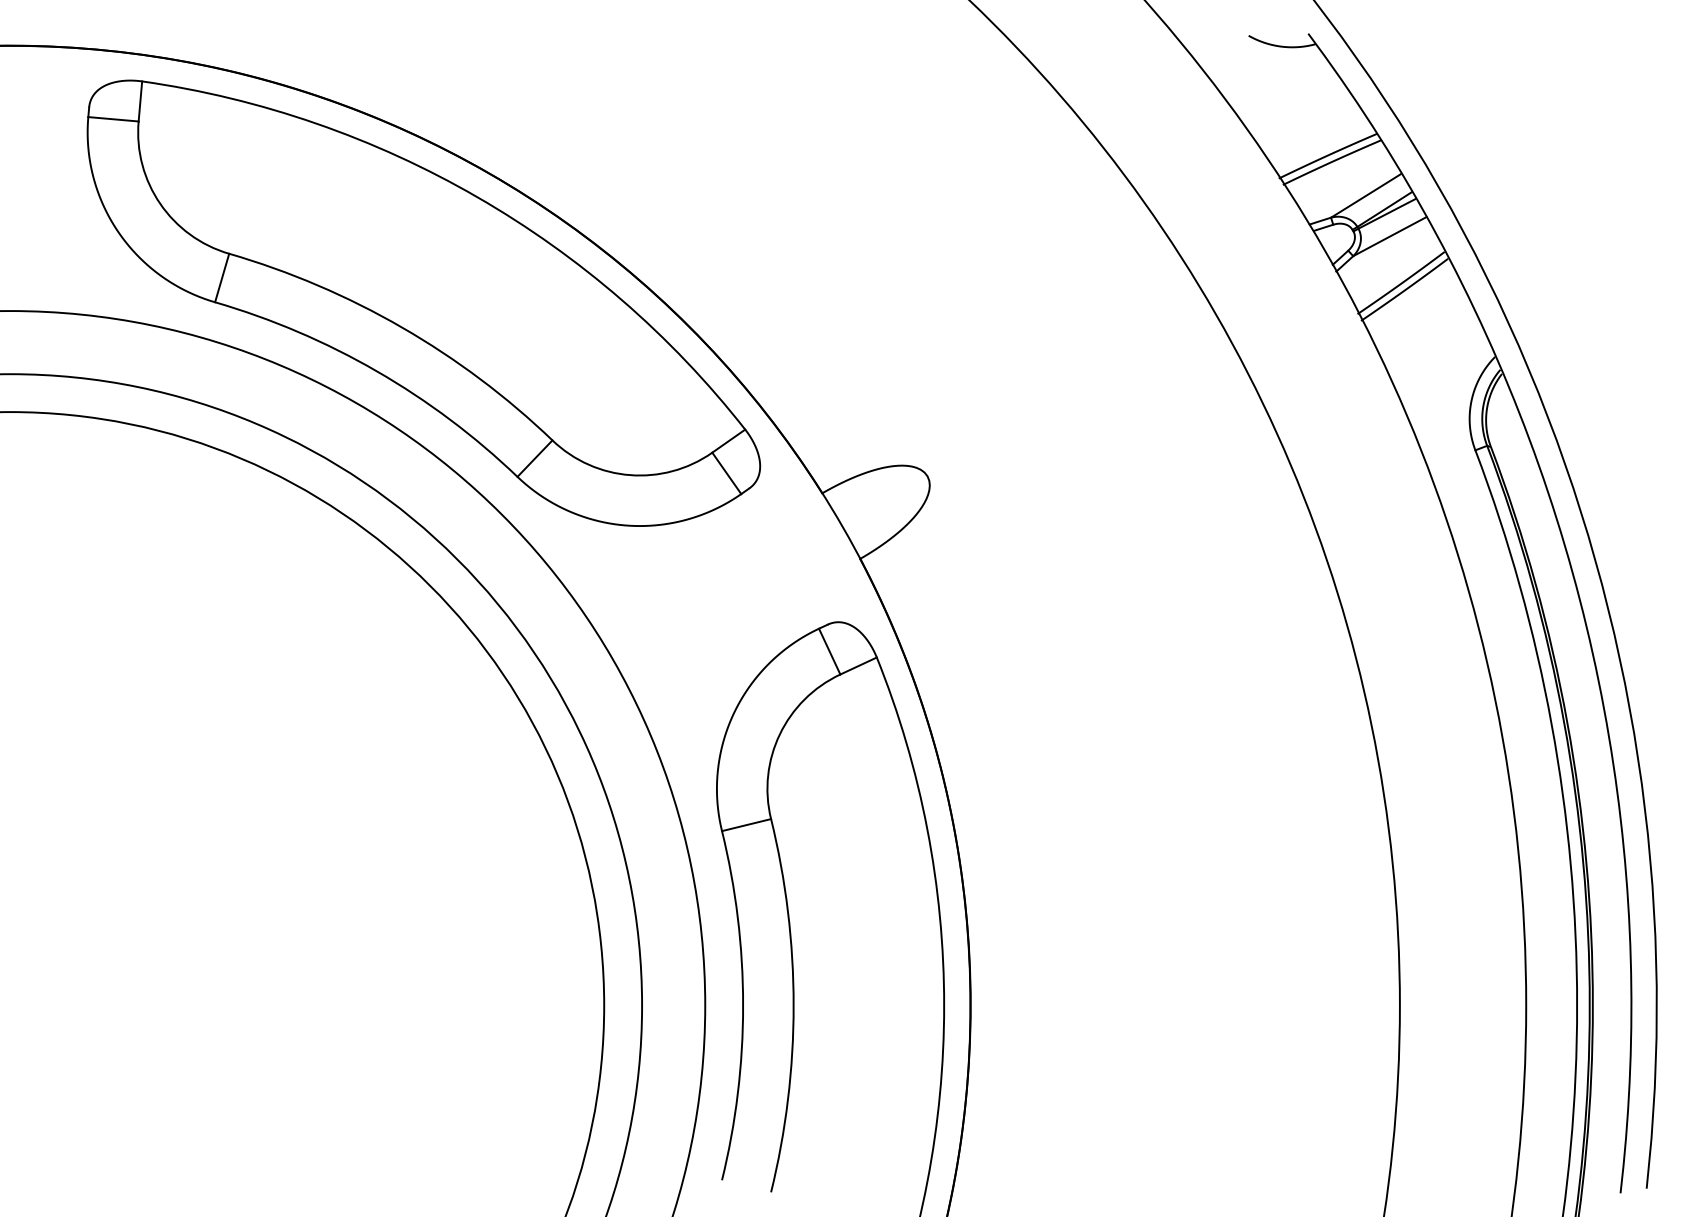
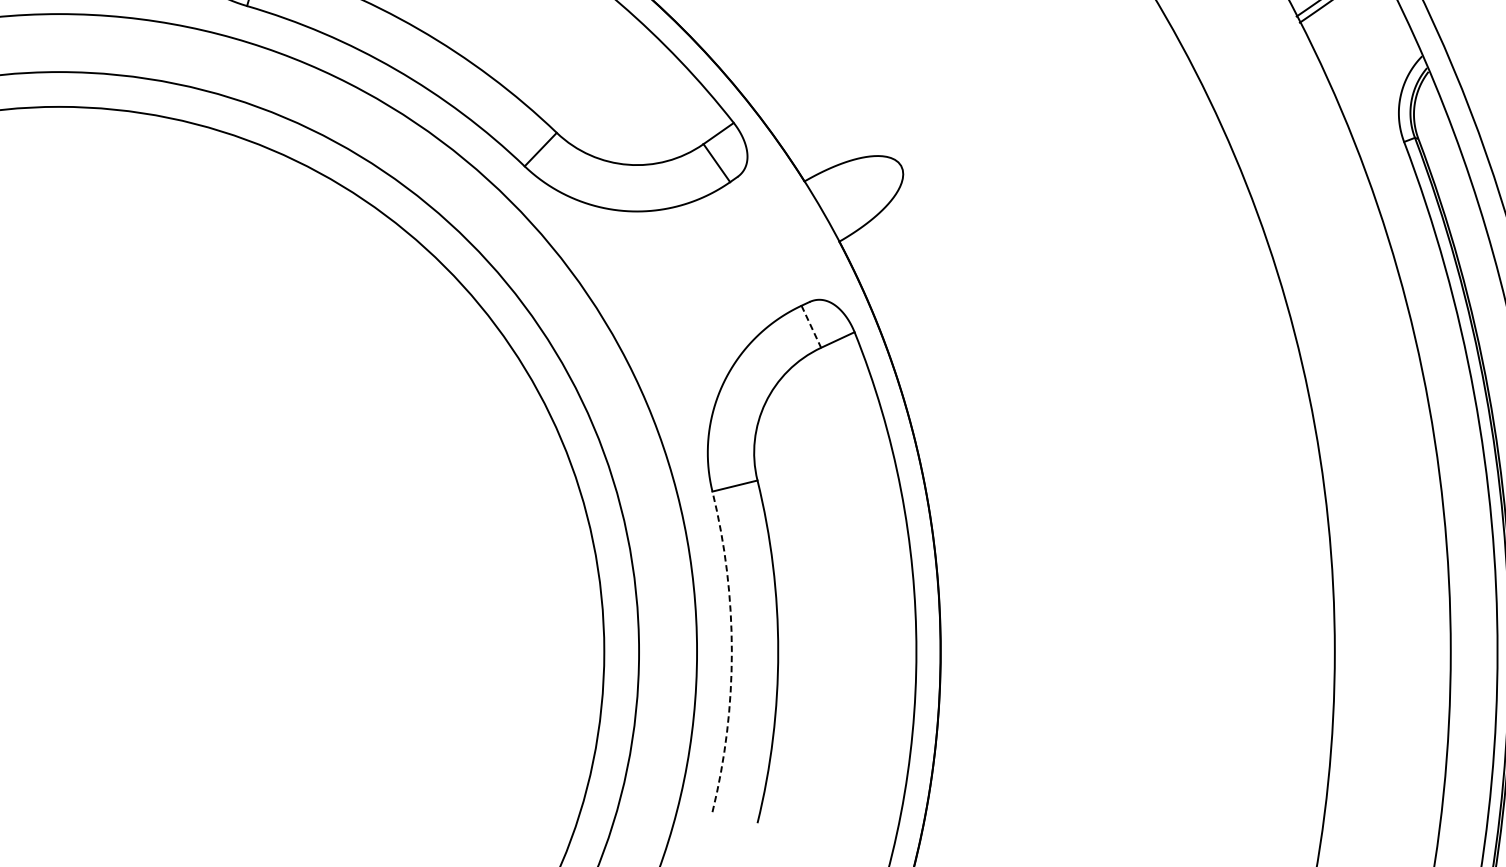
line: (829, 652) -> (811, 327), solid -> dashed
arc: (743, 1005) -> (732, 651), solid -> dashed

